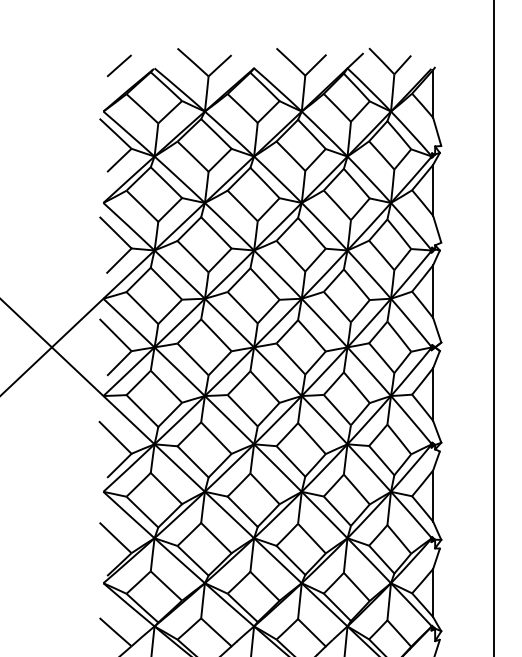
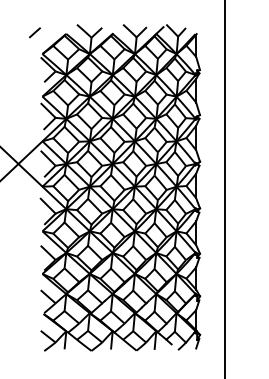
line: (118, 65) -> (34, 32), moved

